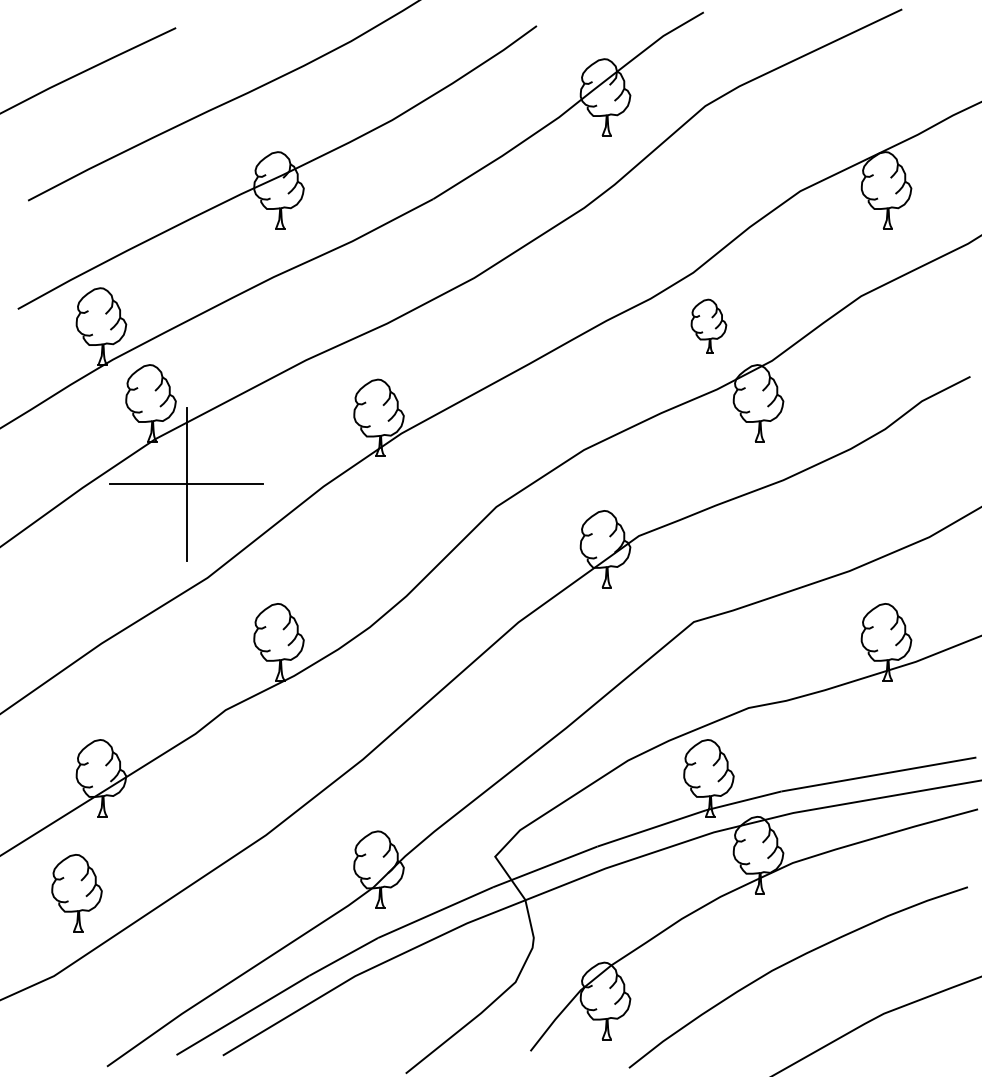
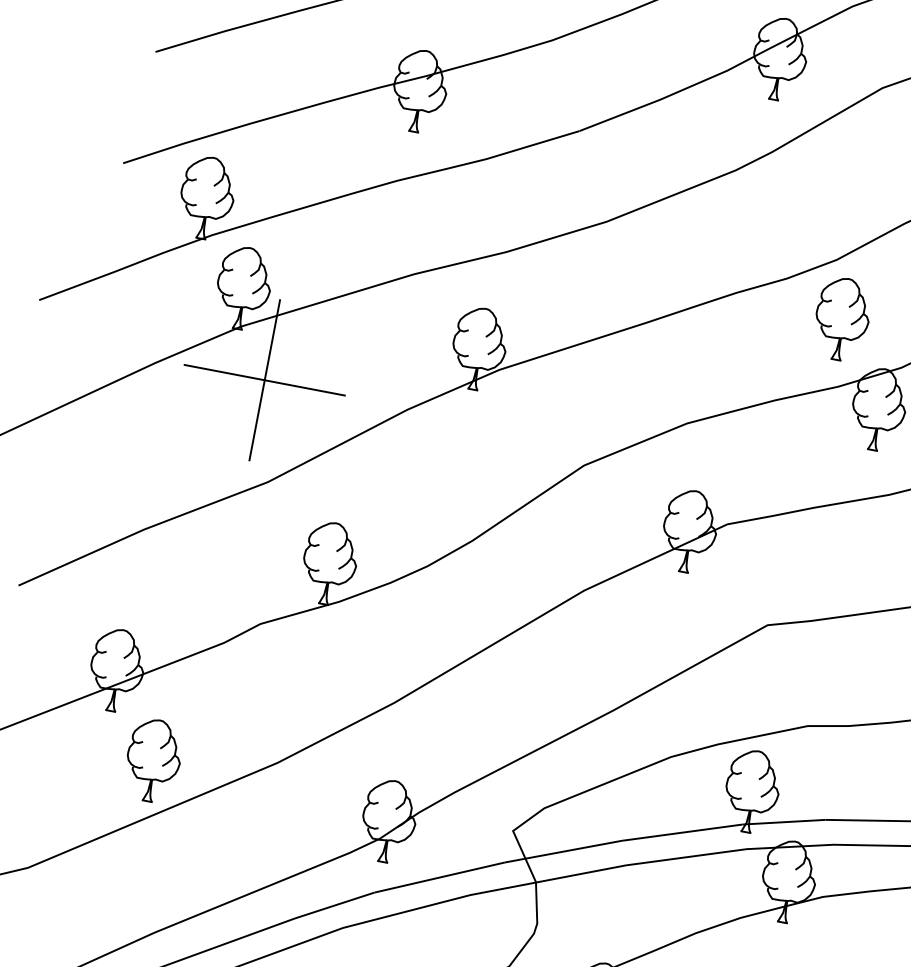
part: (708, 326) -> (841, 319), size x1.43
part: (76, 893) -> (152, 760), moved

